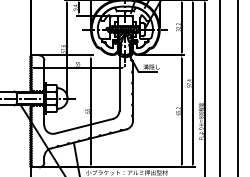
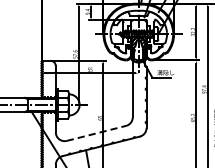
line: (84, 126) -> (96, 133), solid -> dashed

